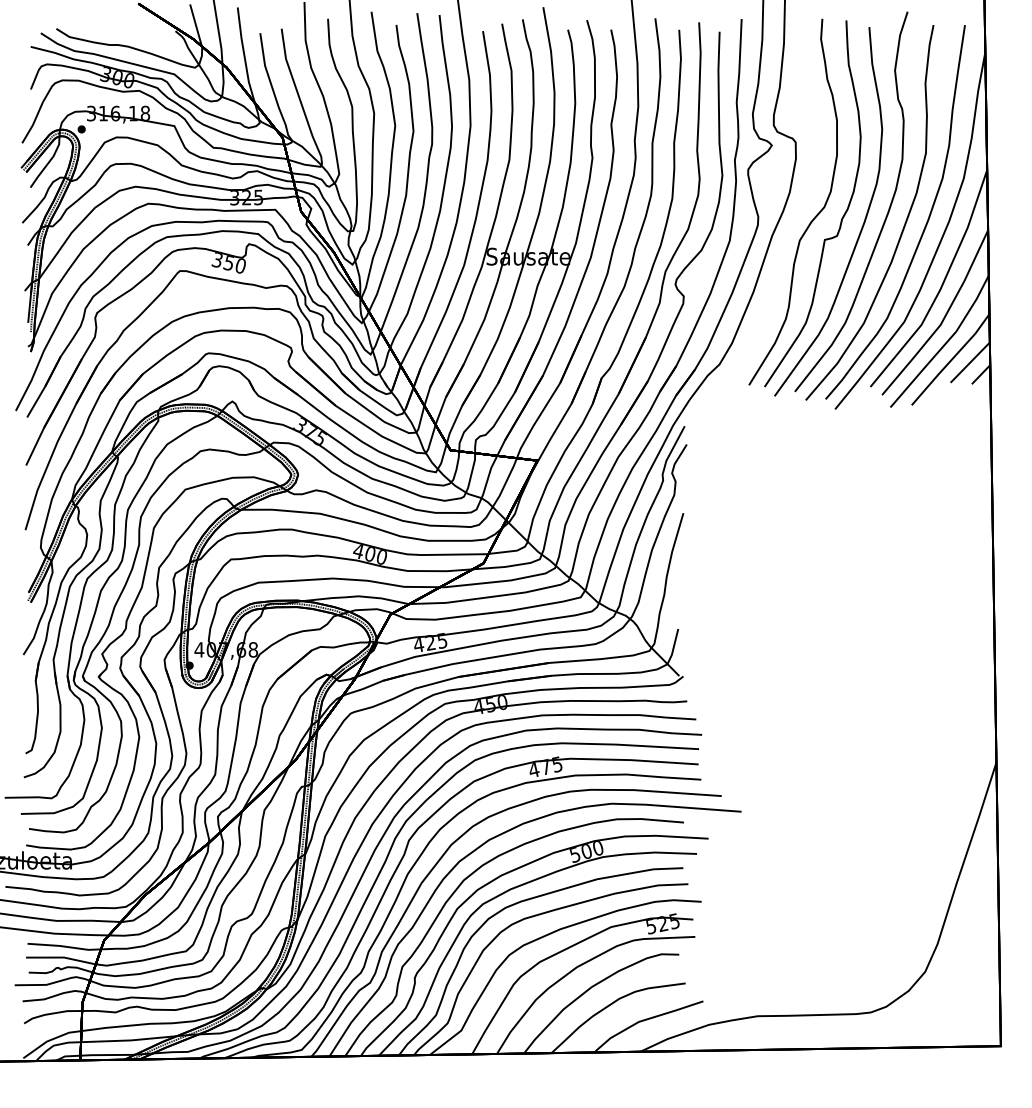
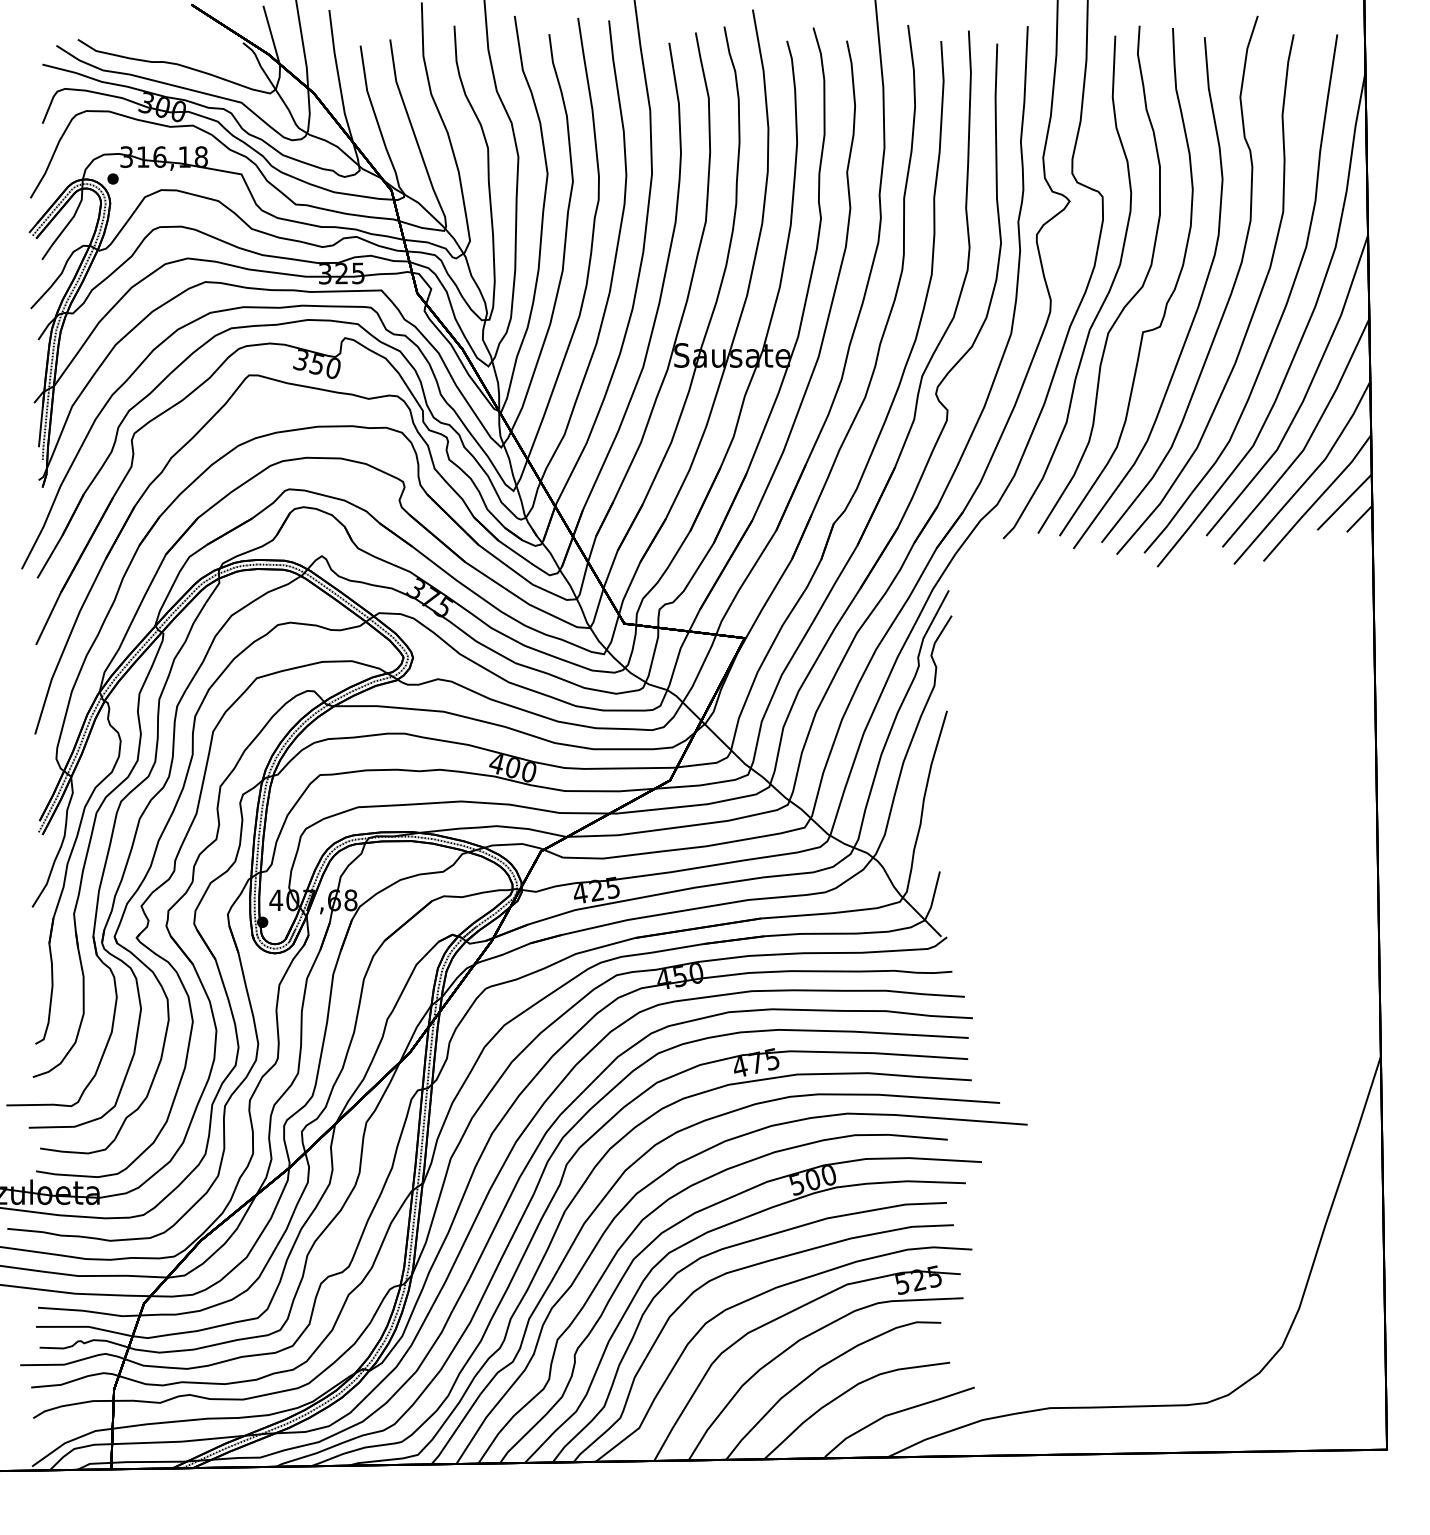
part: (794, 219) -> (1101, 304), added

